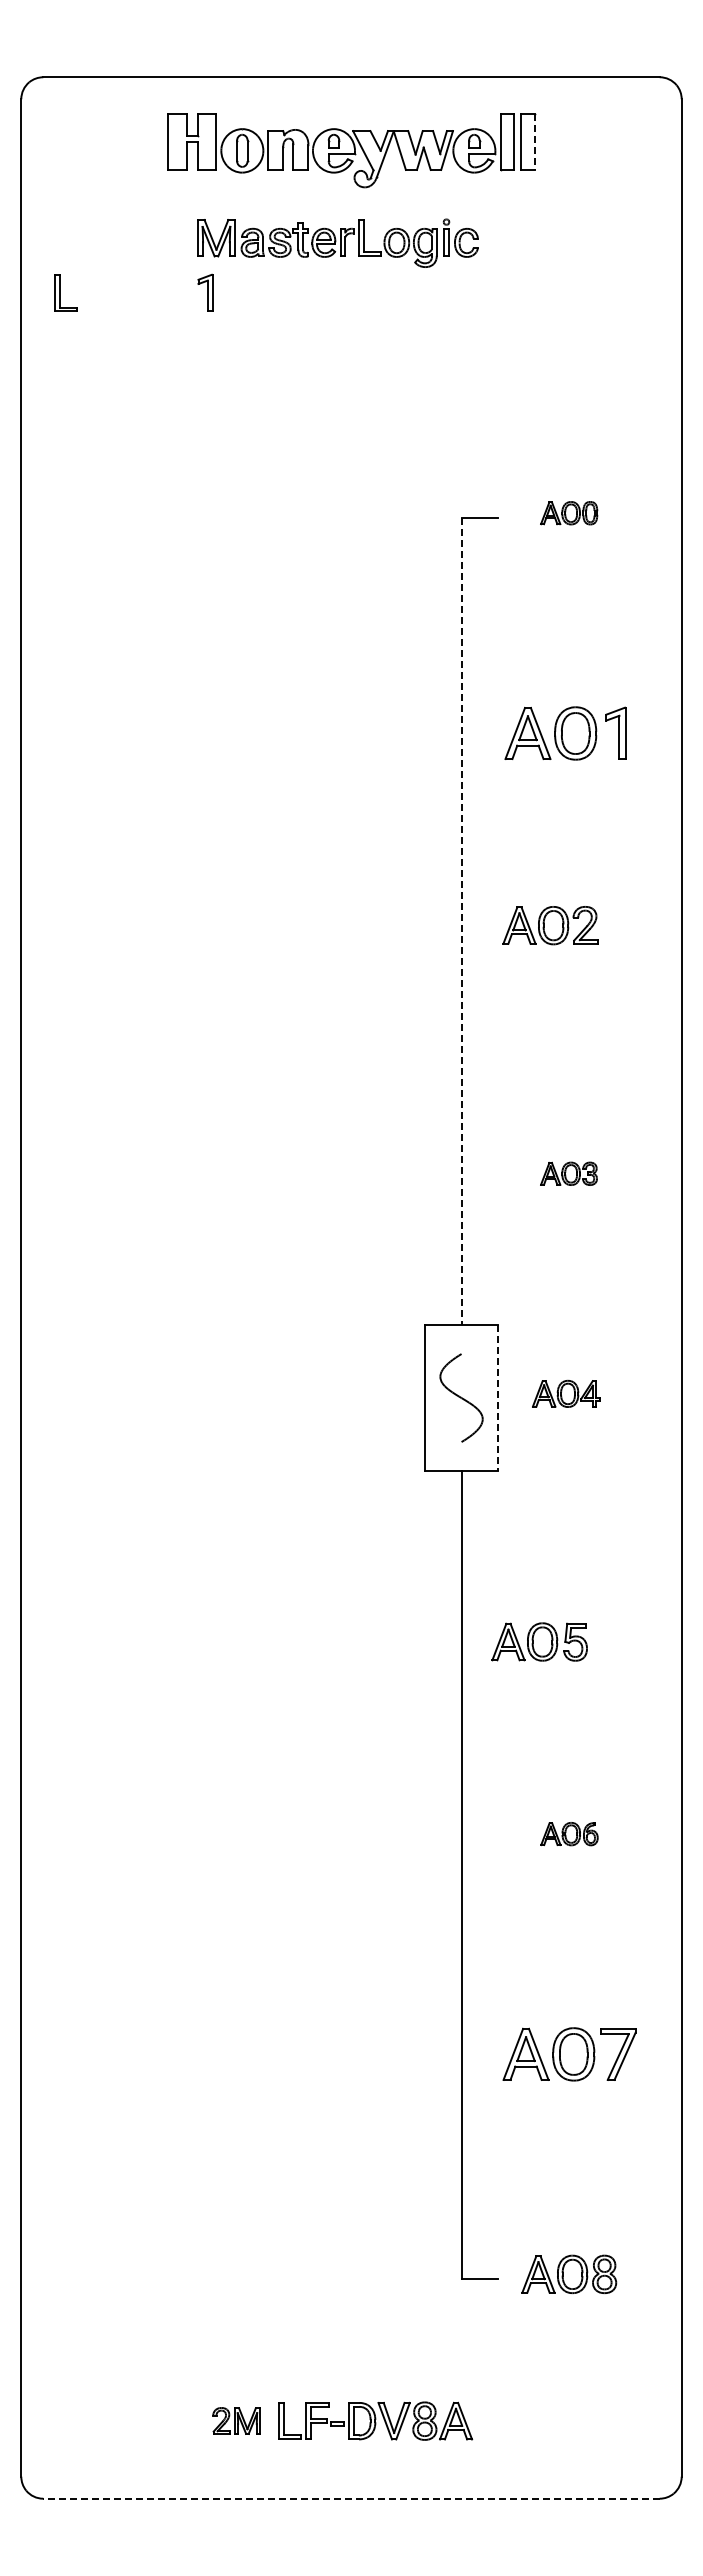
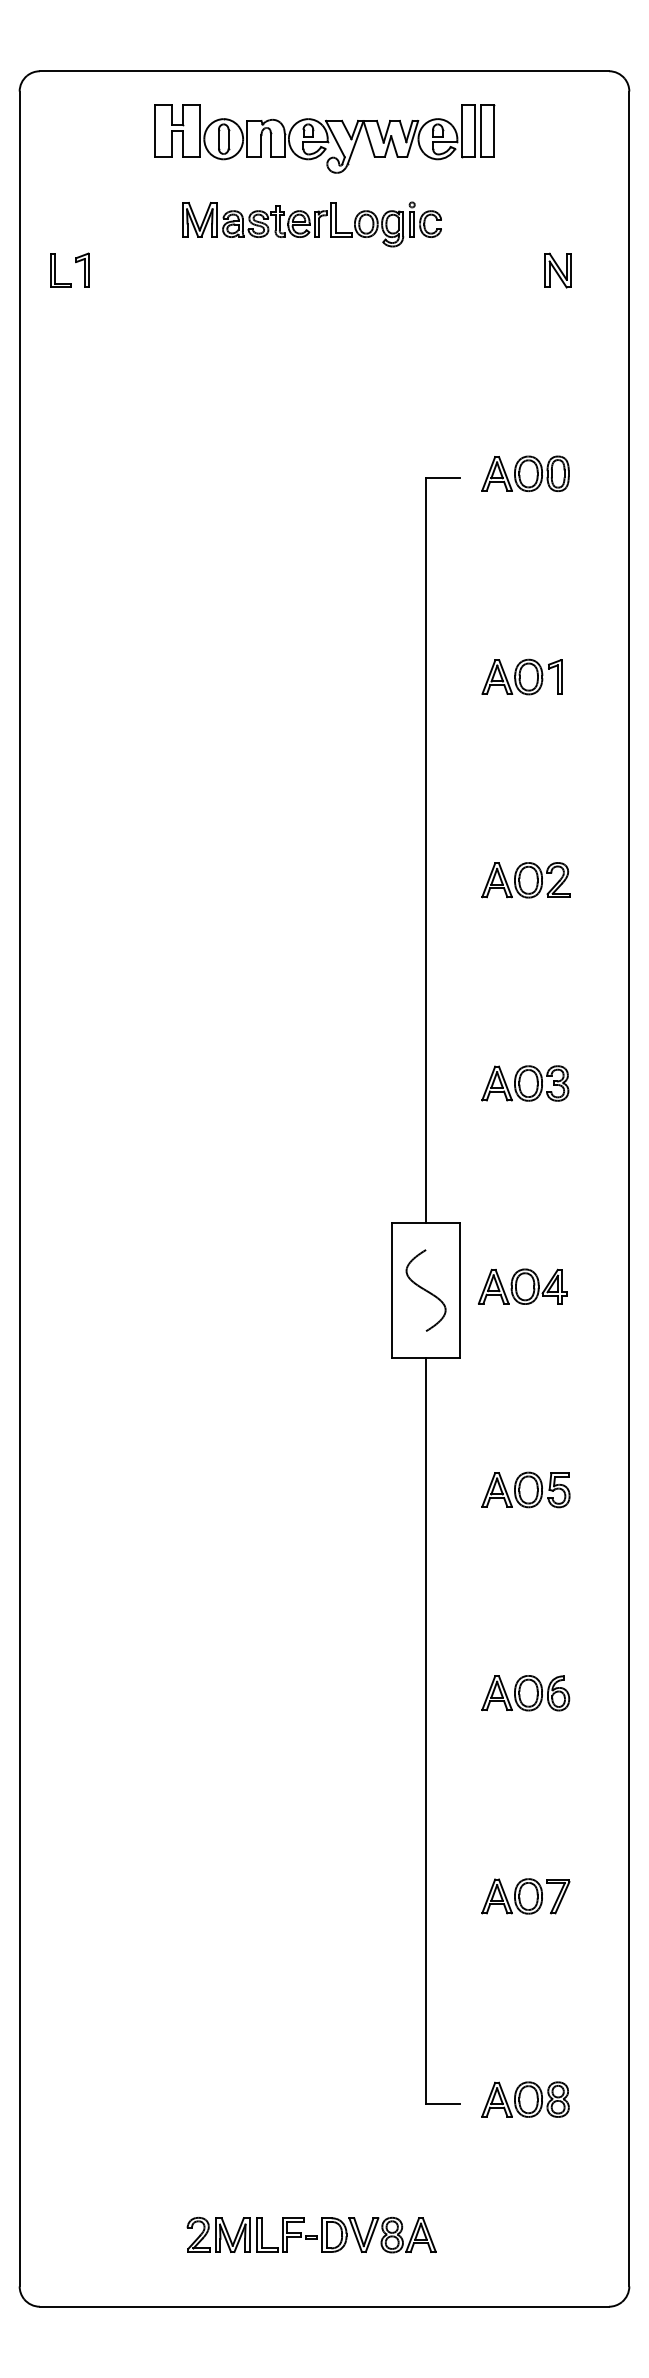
line: (534, 141) -> (493, 130), dashed -> solid
part: (205, 292) -> (82, 269), moved
part: (604, 292) -> (558, 269), added
part: (568, 512) -> (524, 473), size x1.67
part: (565, 733) -> (522, 677), size x0.71
line: (461, 921) -> (426, 850), dashed -> solid
part: (550, 925) -> (525, 880), moved
part: (568, 1173) -> (524, 1083), size x1.67
part: (565, 1393) -> (522, 1286), size x1.43
line: (498, 1398) -> (460, 1291), dashed -> solid
part: (539, 1641) -> (525, 1489), moved
part: (569, 1833) -> (525, 1692), size x1.67
part: (569, 2053) -> (525, 1895), size x0.71
part: (236, 2420) -> (218, 2234), size x1.43
line: (350, 2498) -> (323, 2306), dashed -> solid

